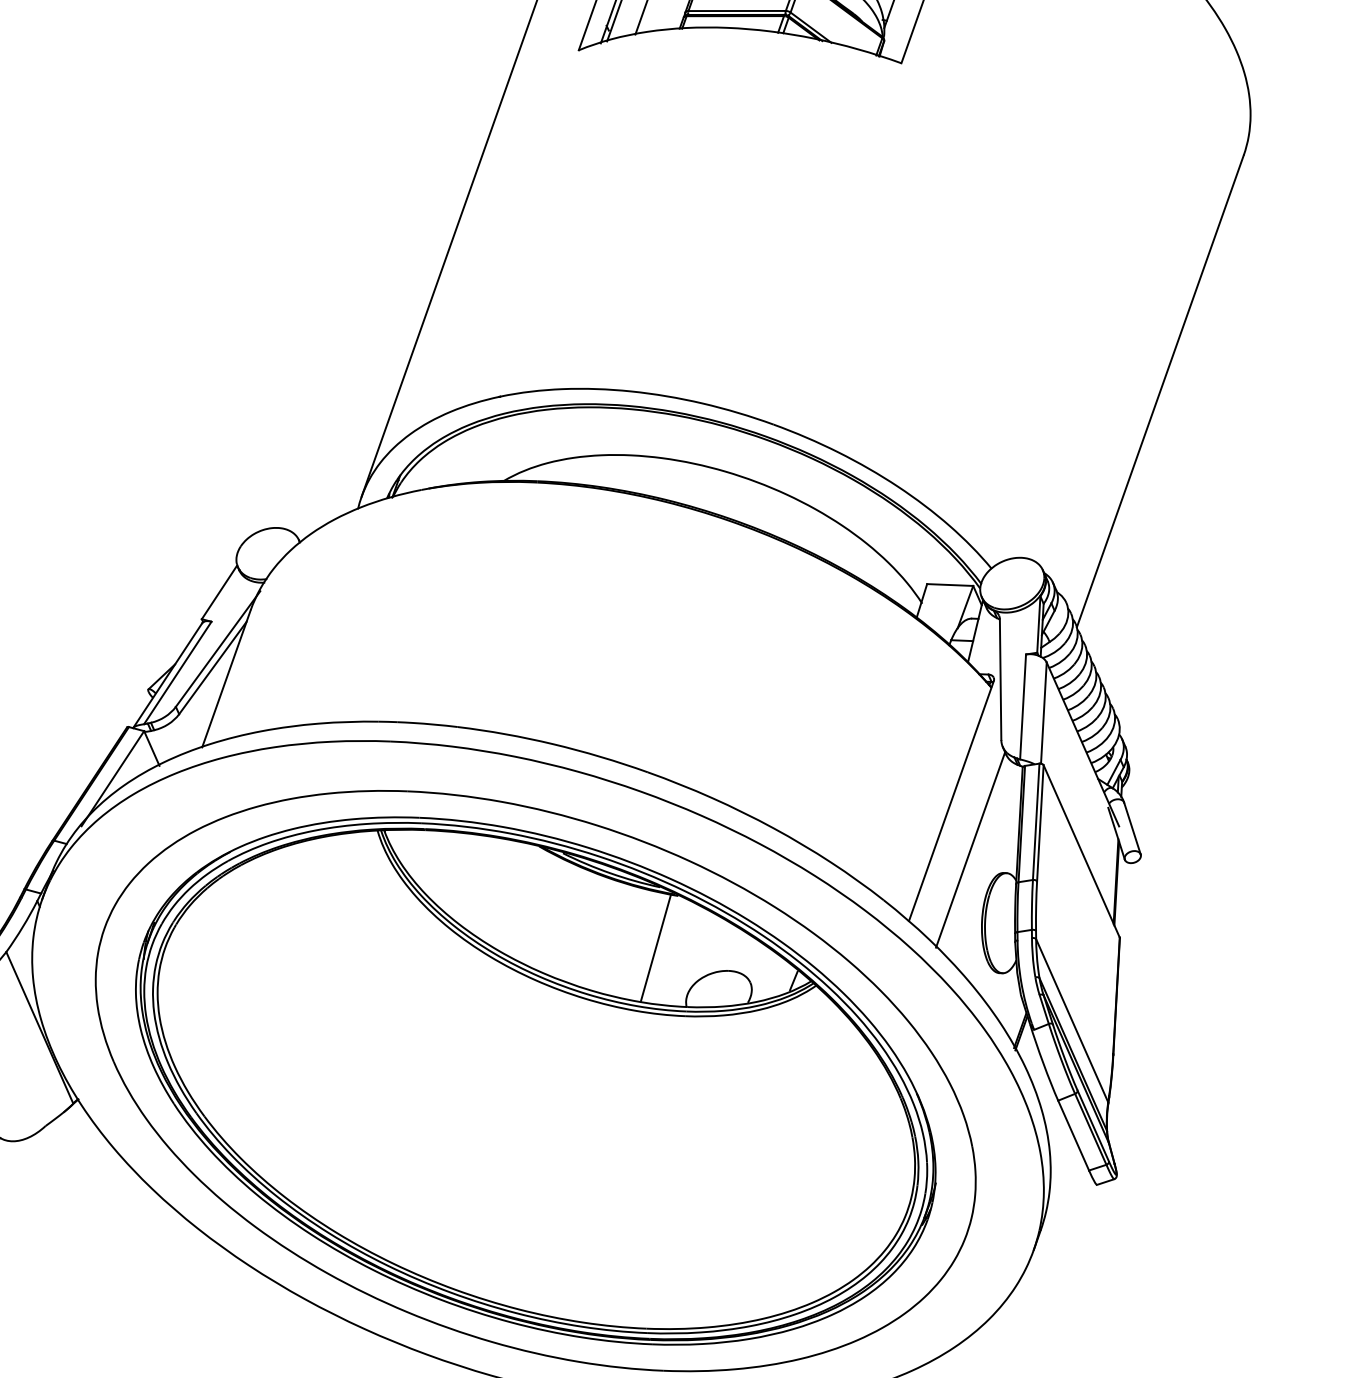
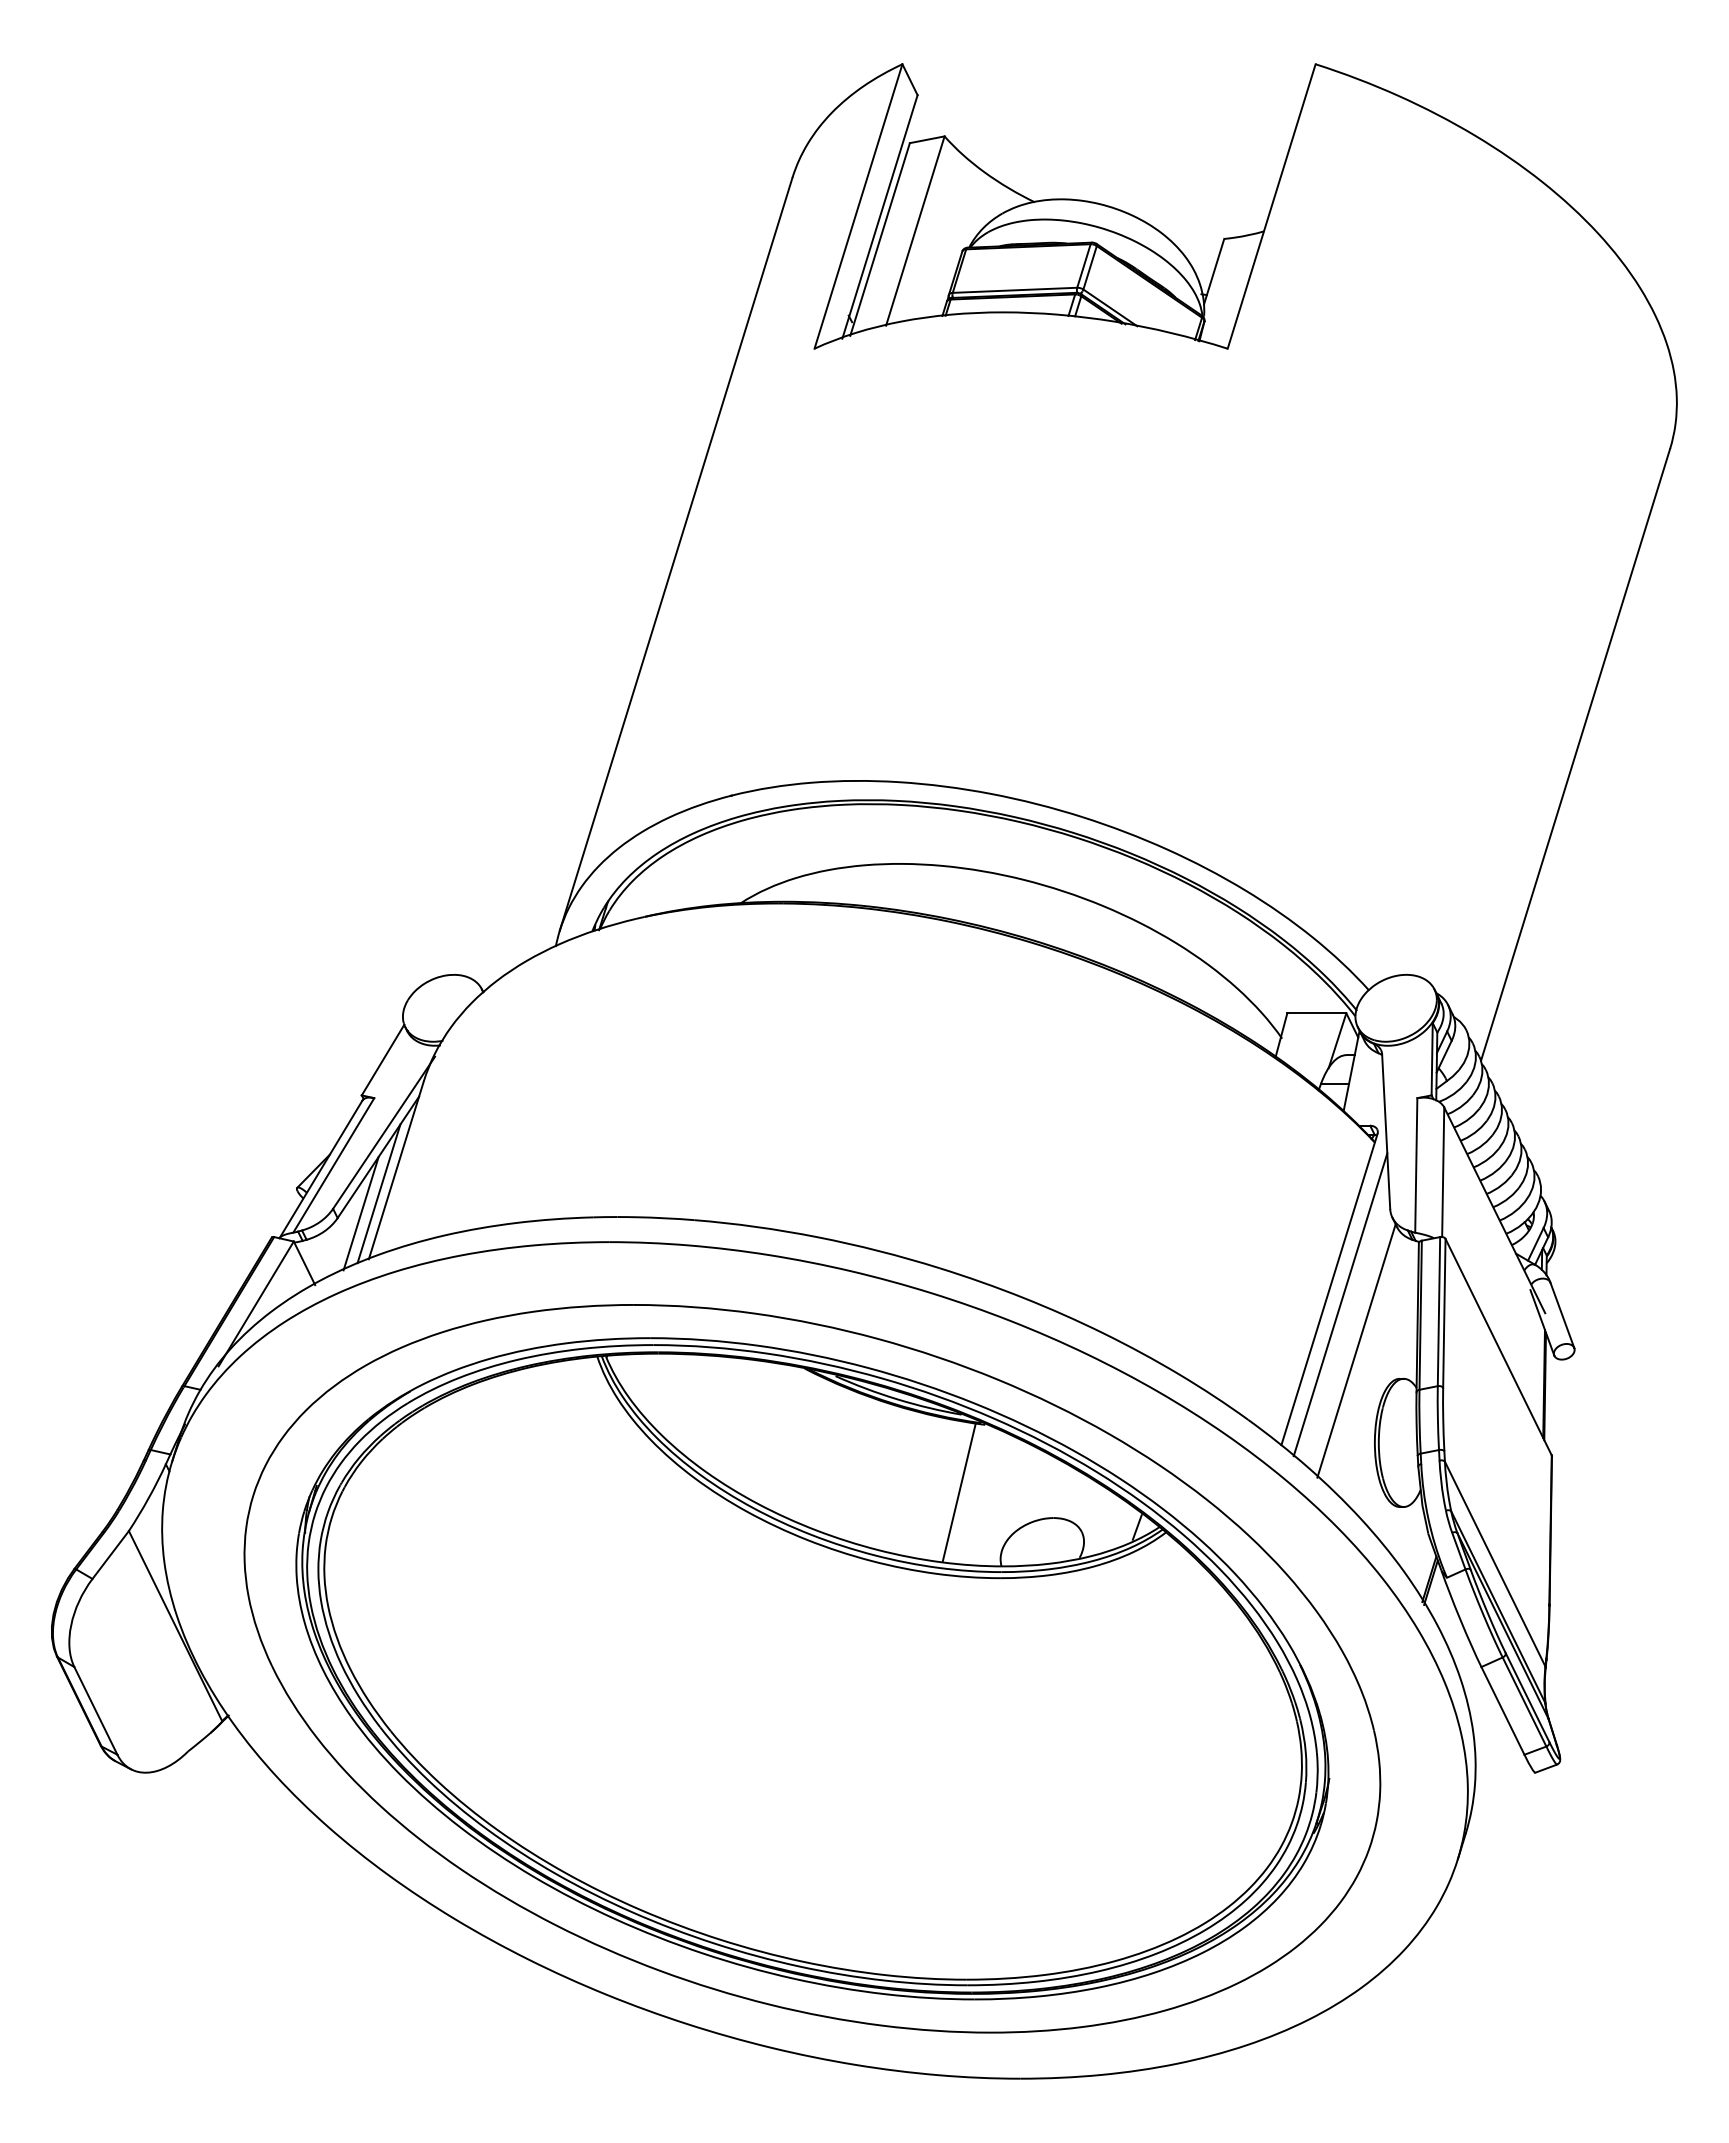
line: (211, 696) -> (378, 1193), added
line: (197, 711) -> (360, 1213), added
line: (959, 813) -> (1340, 1304), added

